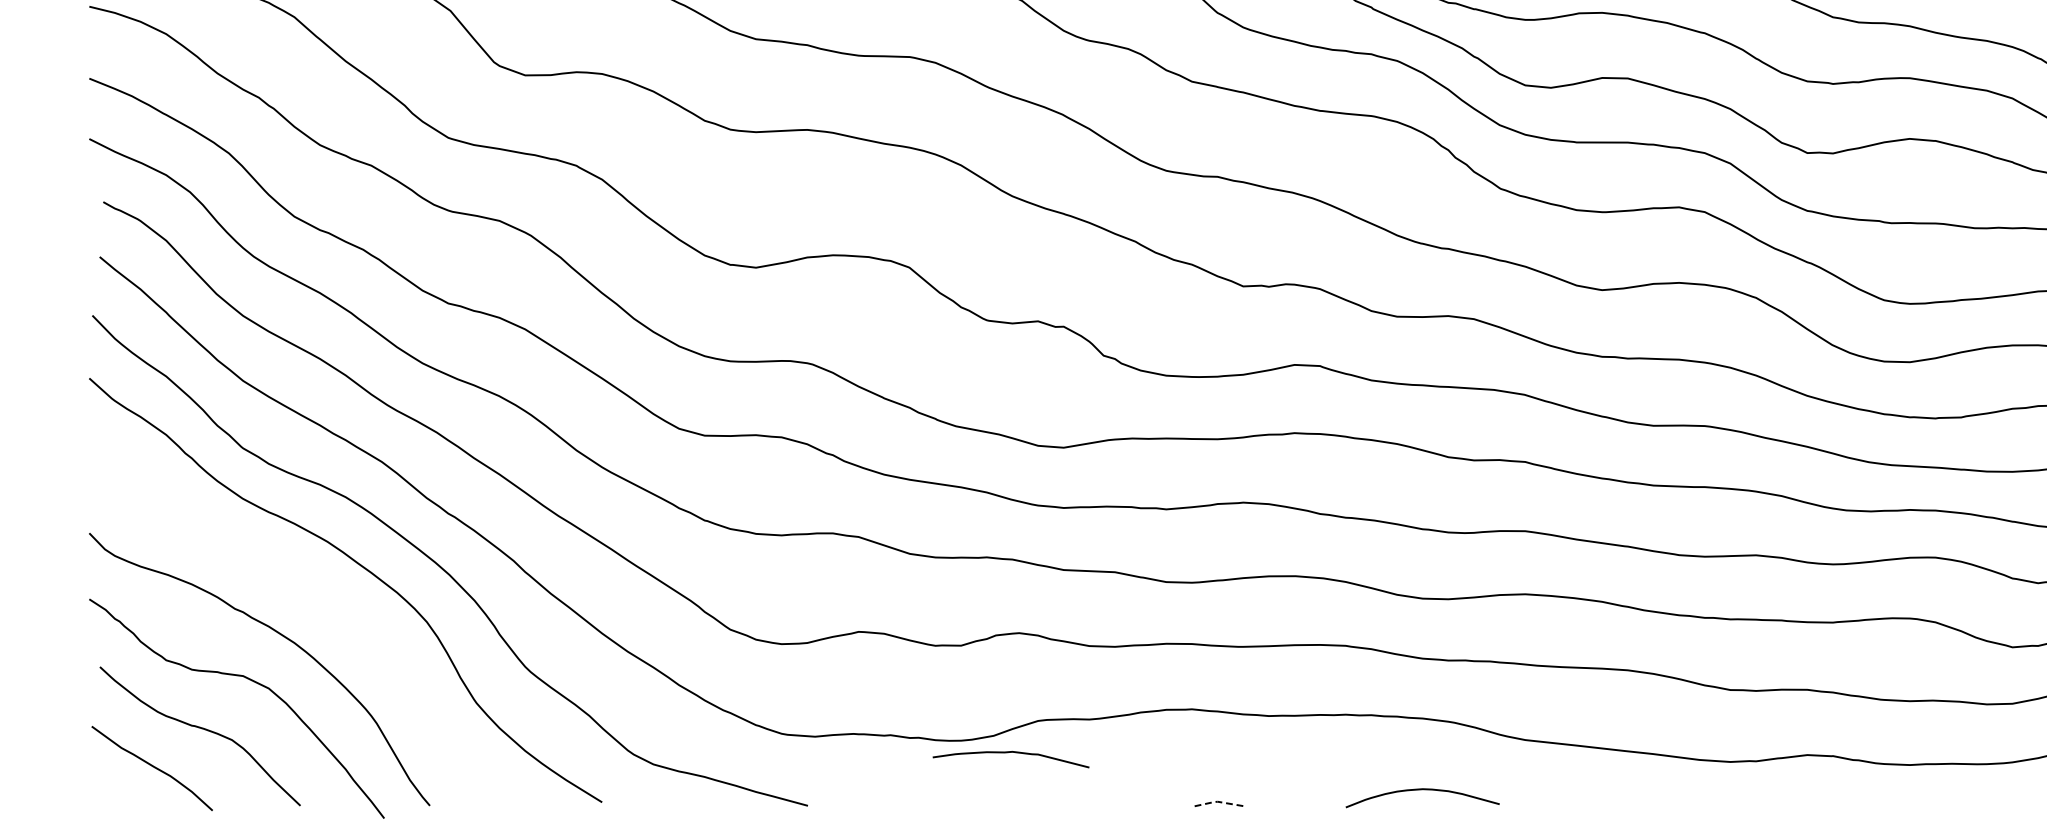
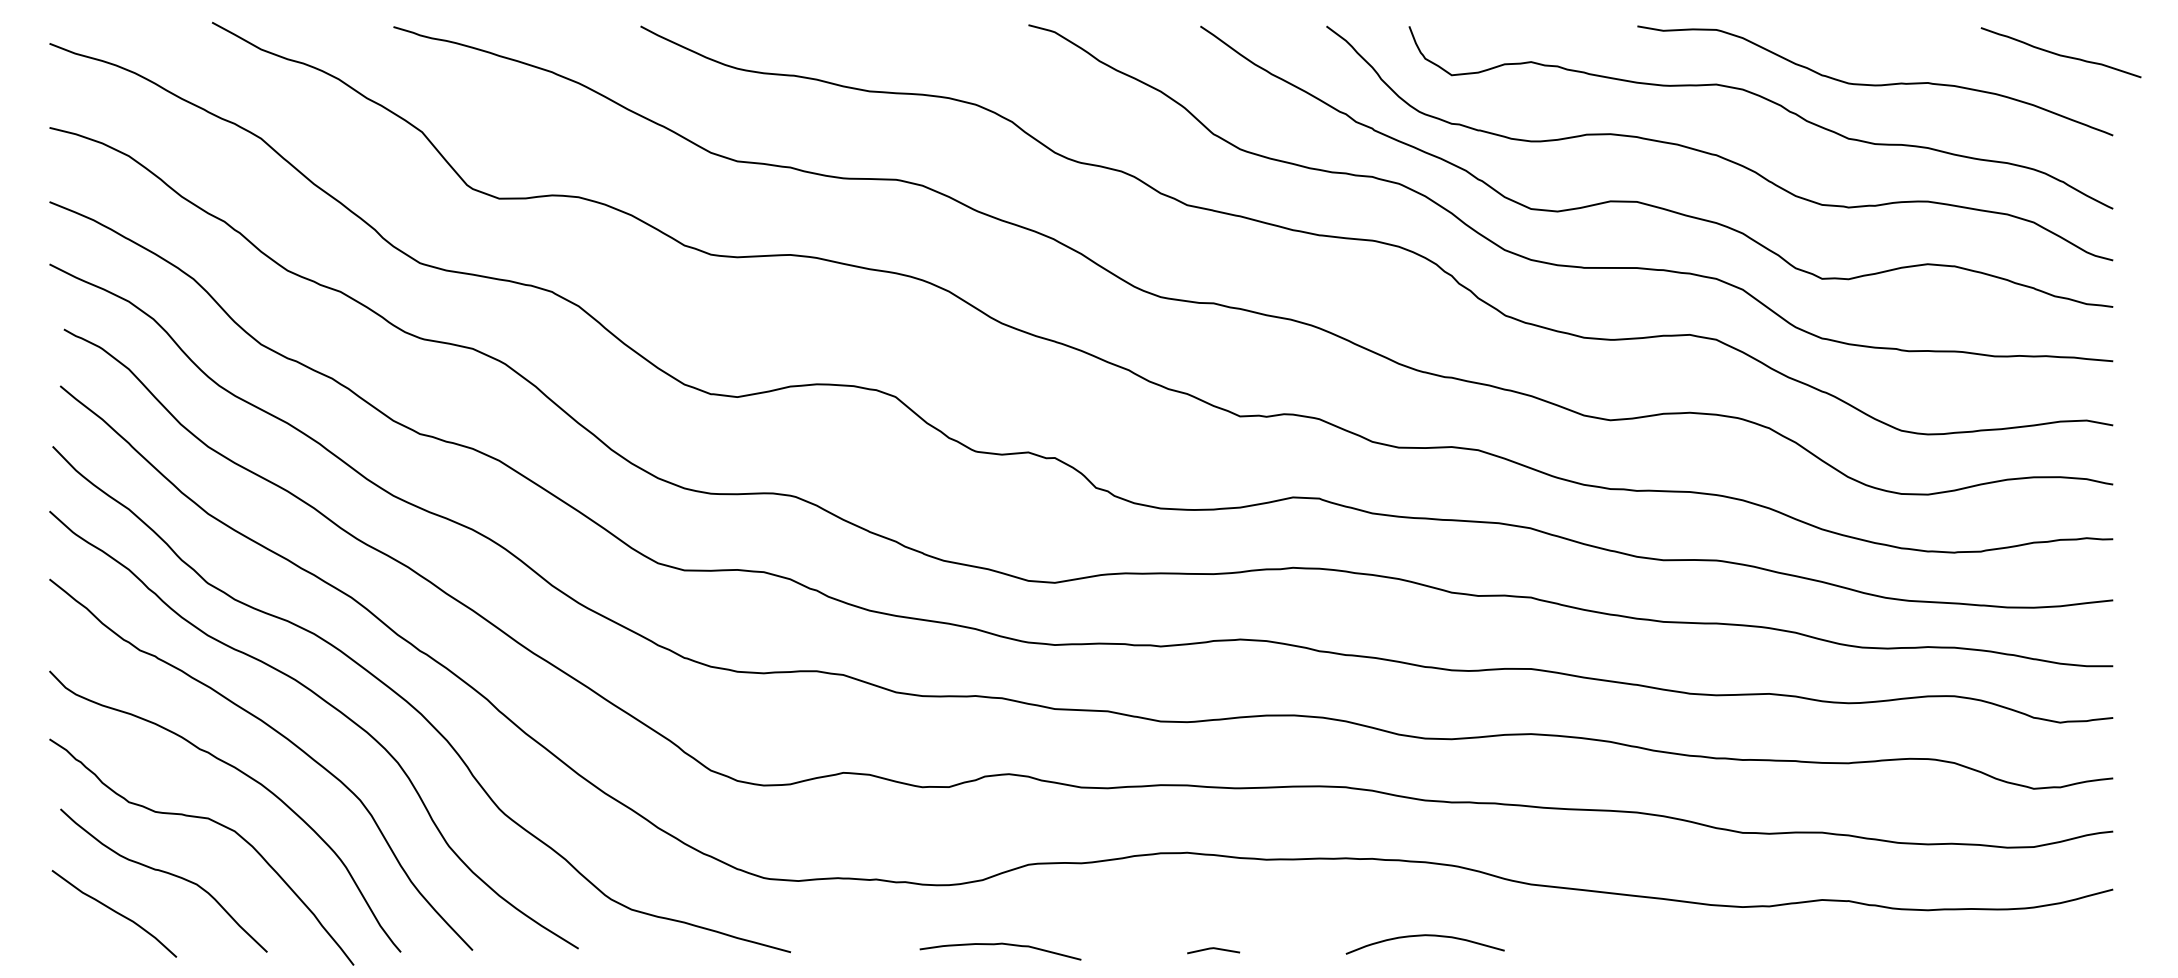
curve: (313, 595) -> (280, 735), added
curve: (1011, 752) -> (1000, 944), moved
line: (1216, 802) -> (1212, 948), dashed -> solid

